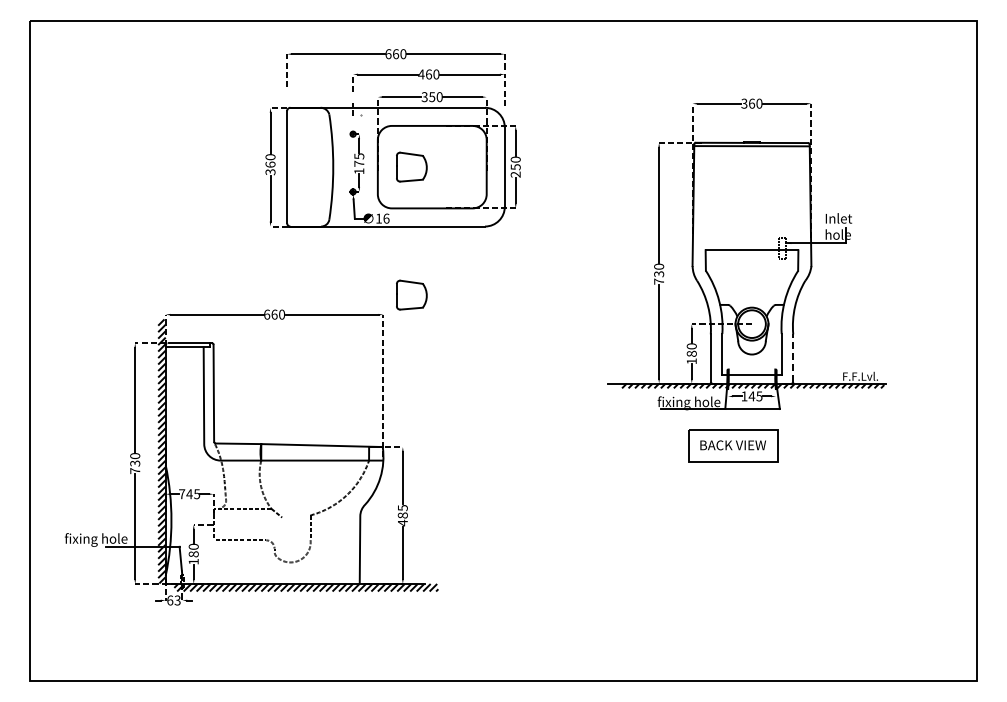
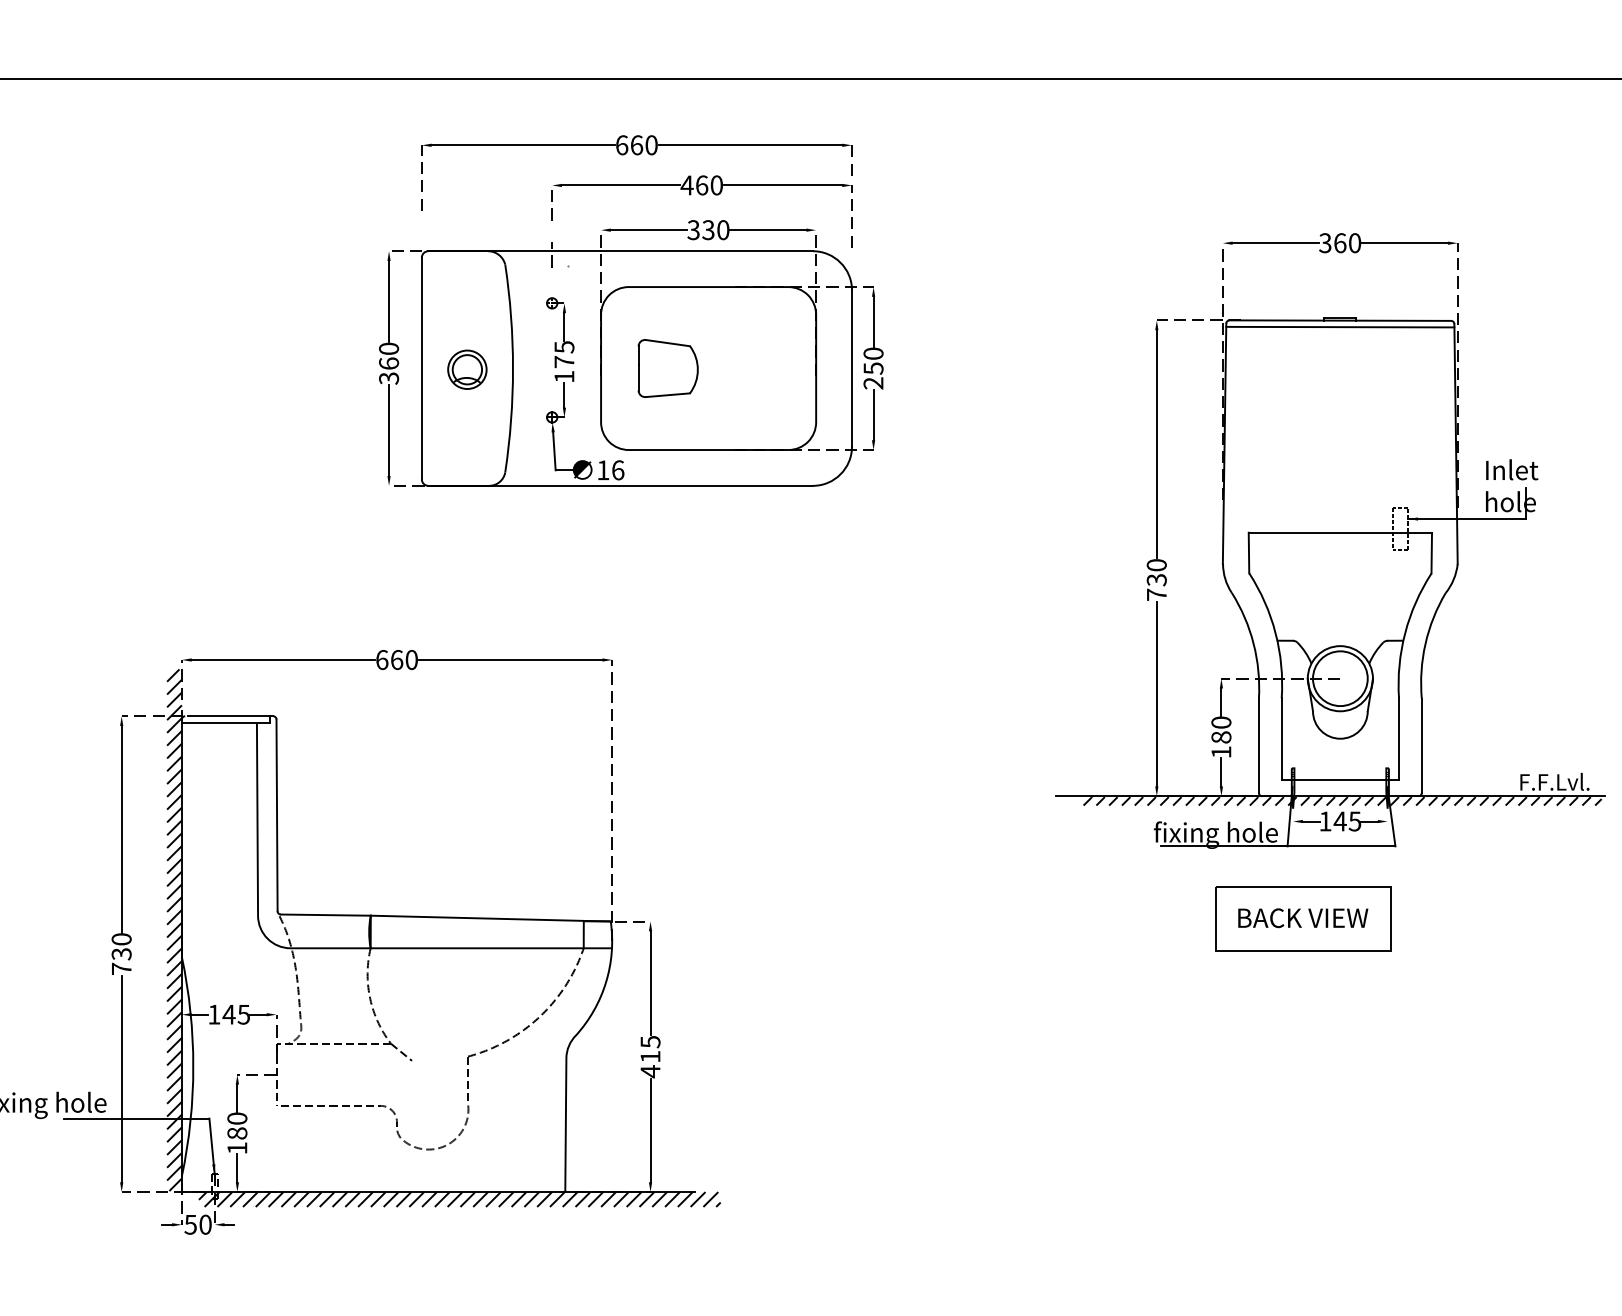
text: (432, 96) -> (709, 228), 350 -> 330
part: (309, 167) -> (466, 369), added
part: (411, 294) -> (667, 620), removed
line: (793, 358) -> (1422, 746), dashed -> solid
text: (182, 494) -> (215, 1015), 745 -> 145
text: (402, 515) -> (649, 1056), 485 -> 415
text: (173, 600) -> (197, 1224), 63 -> 50

